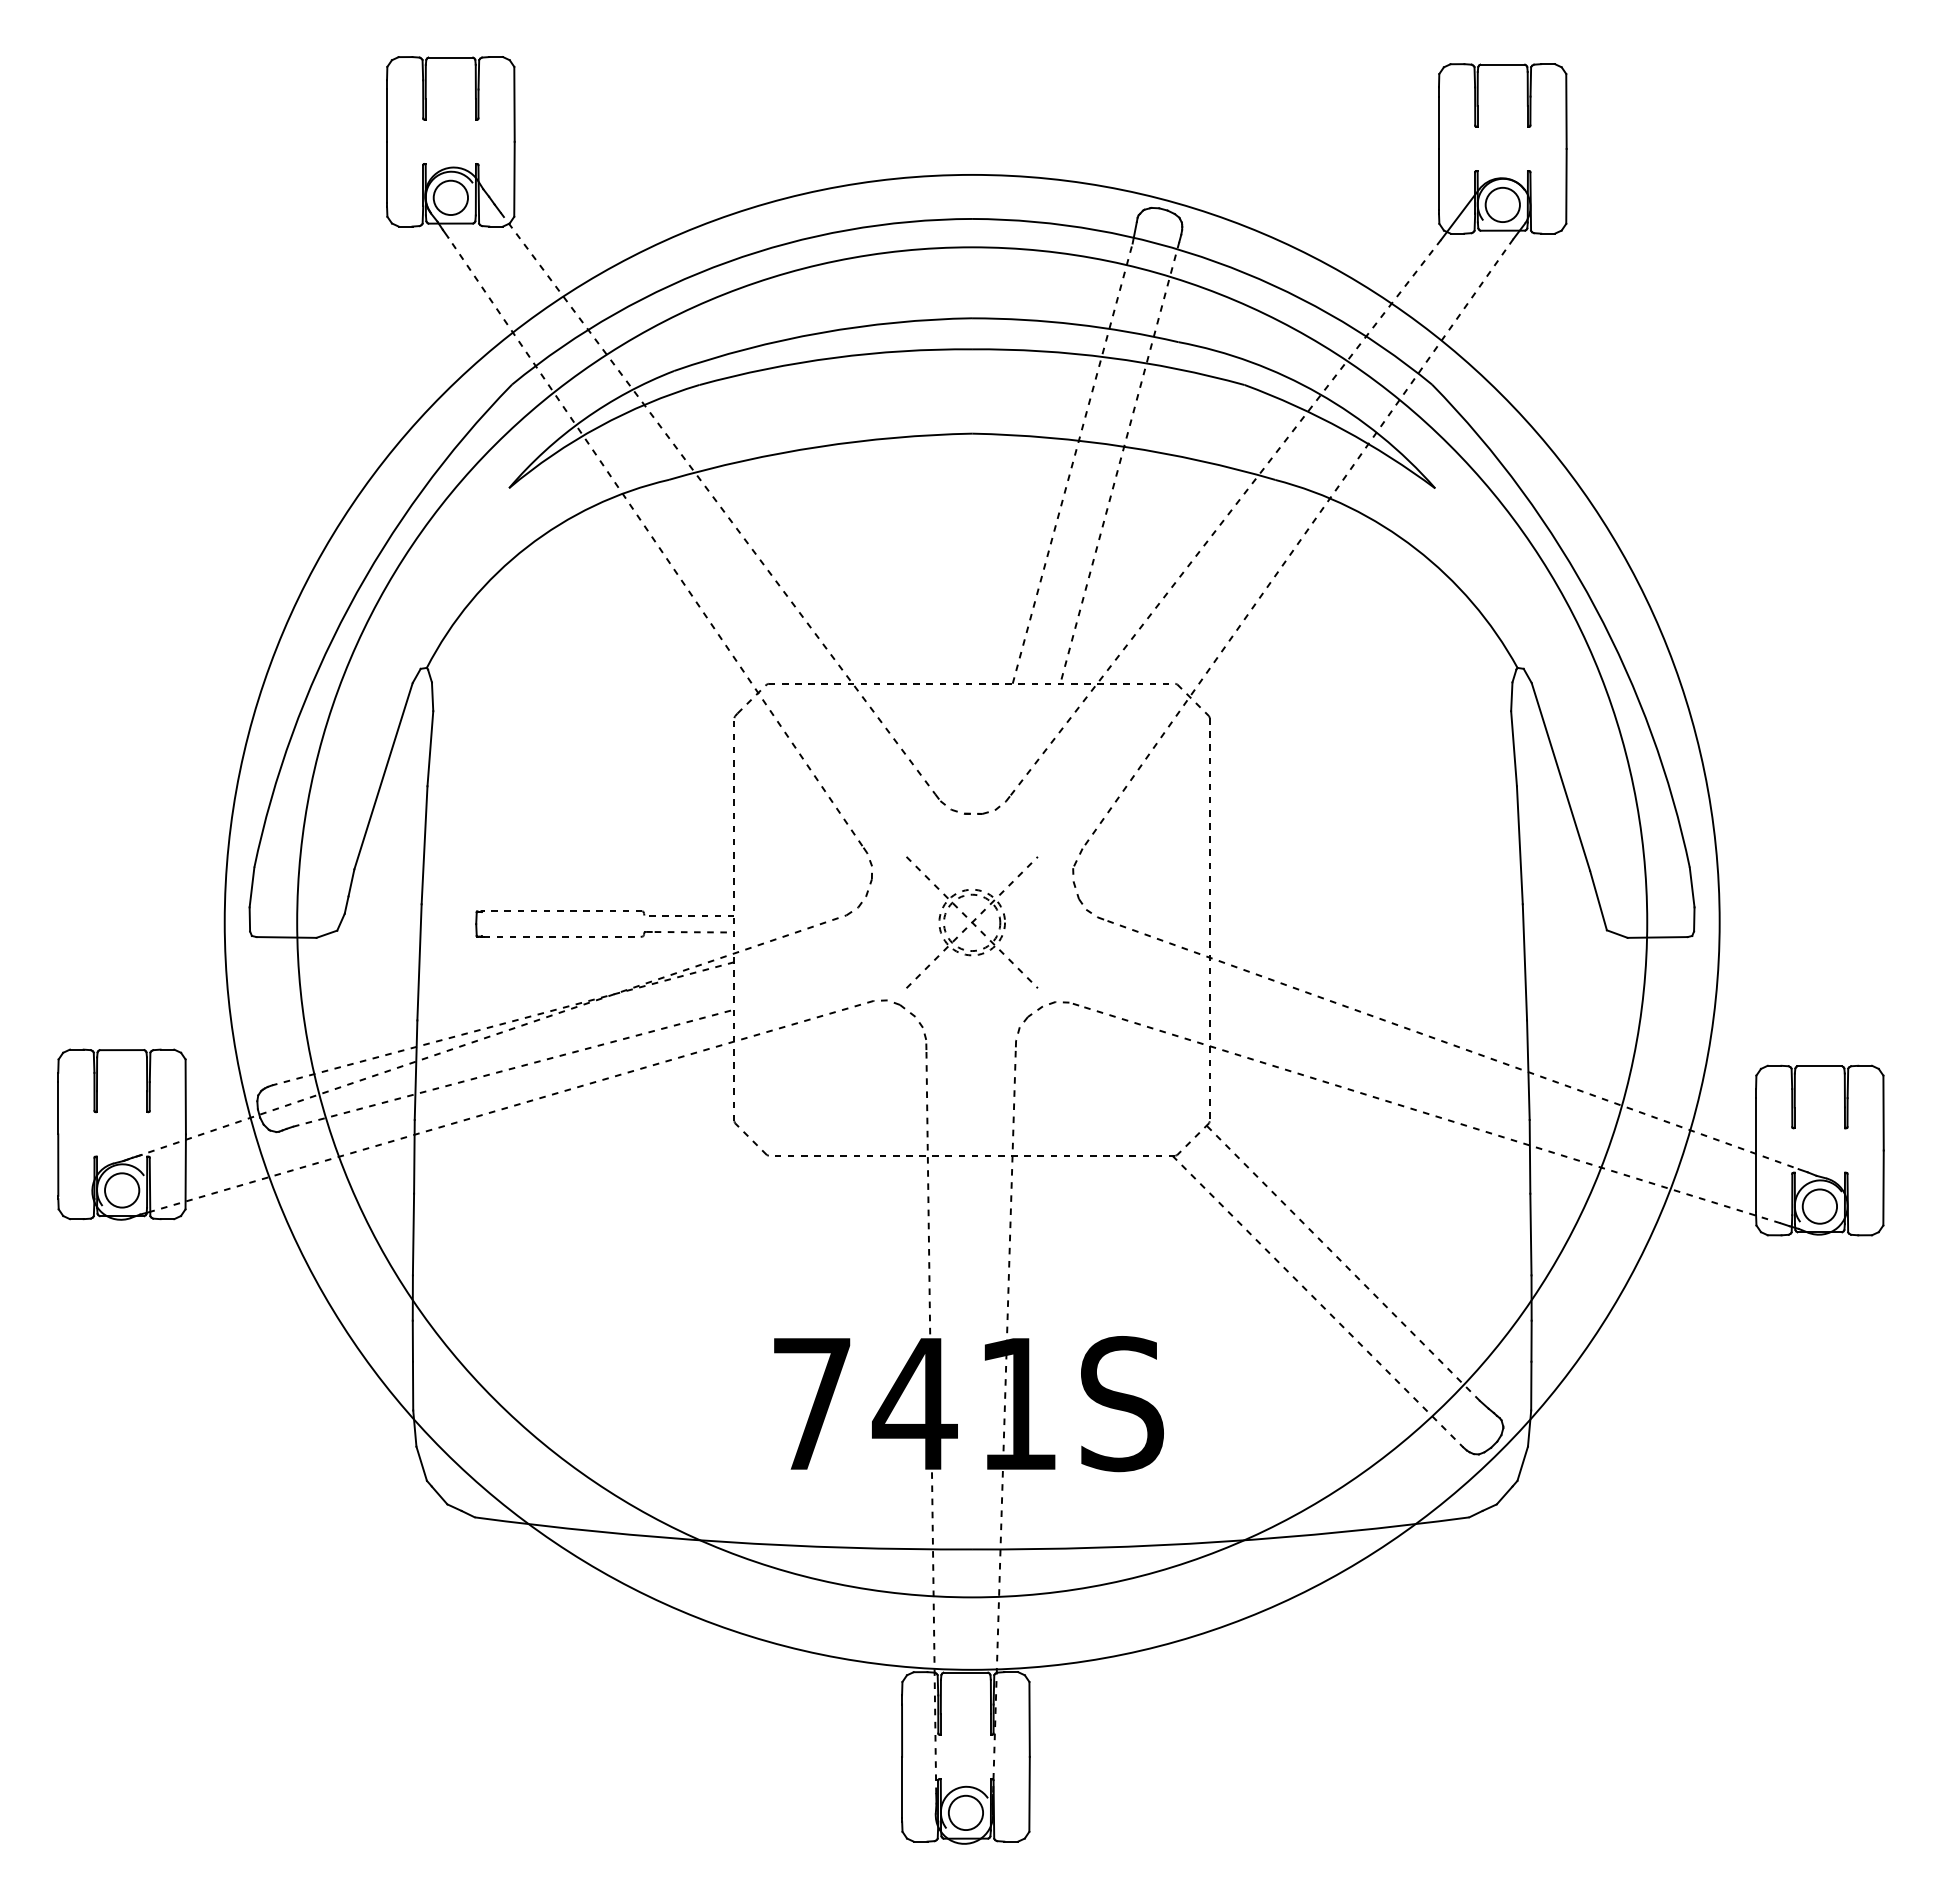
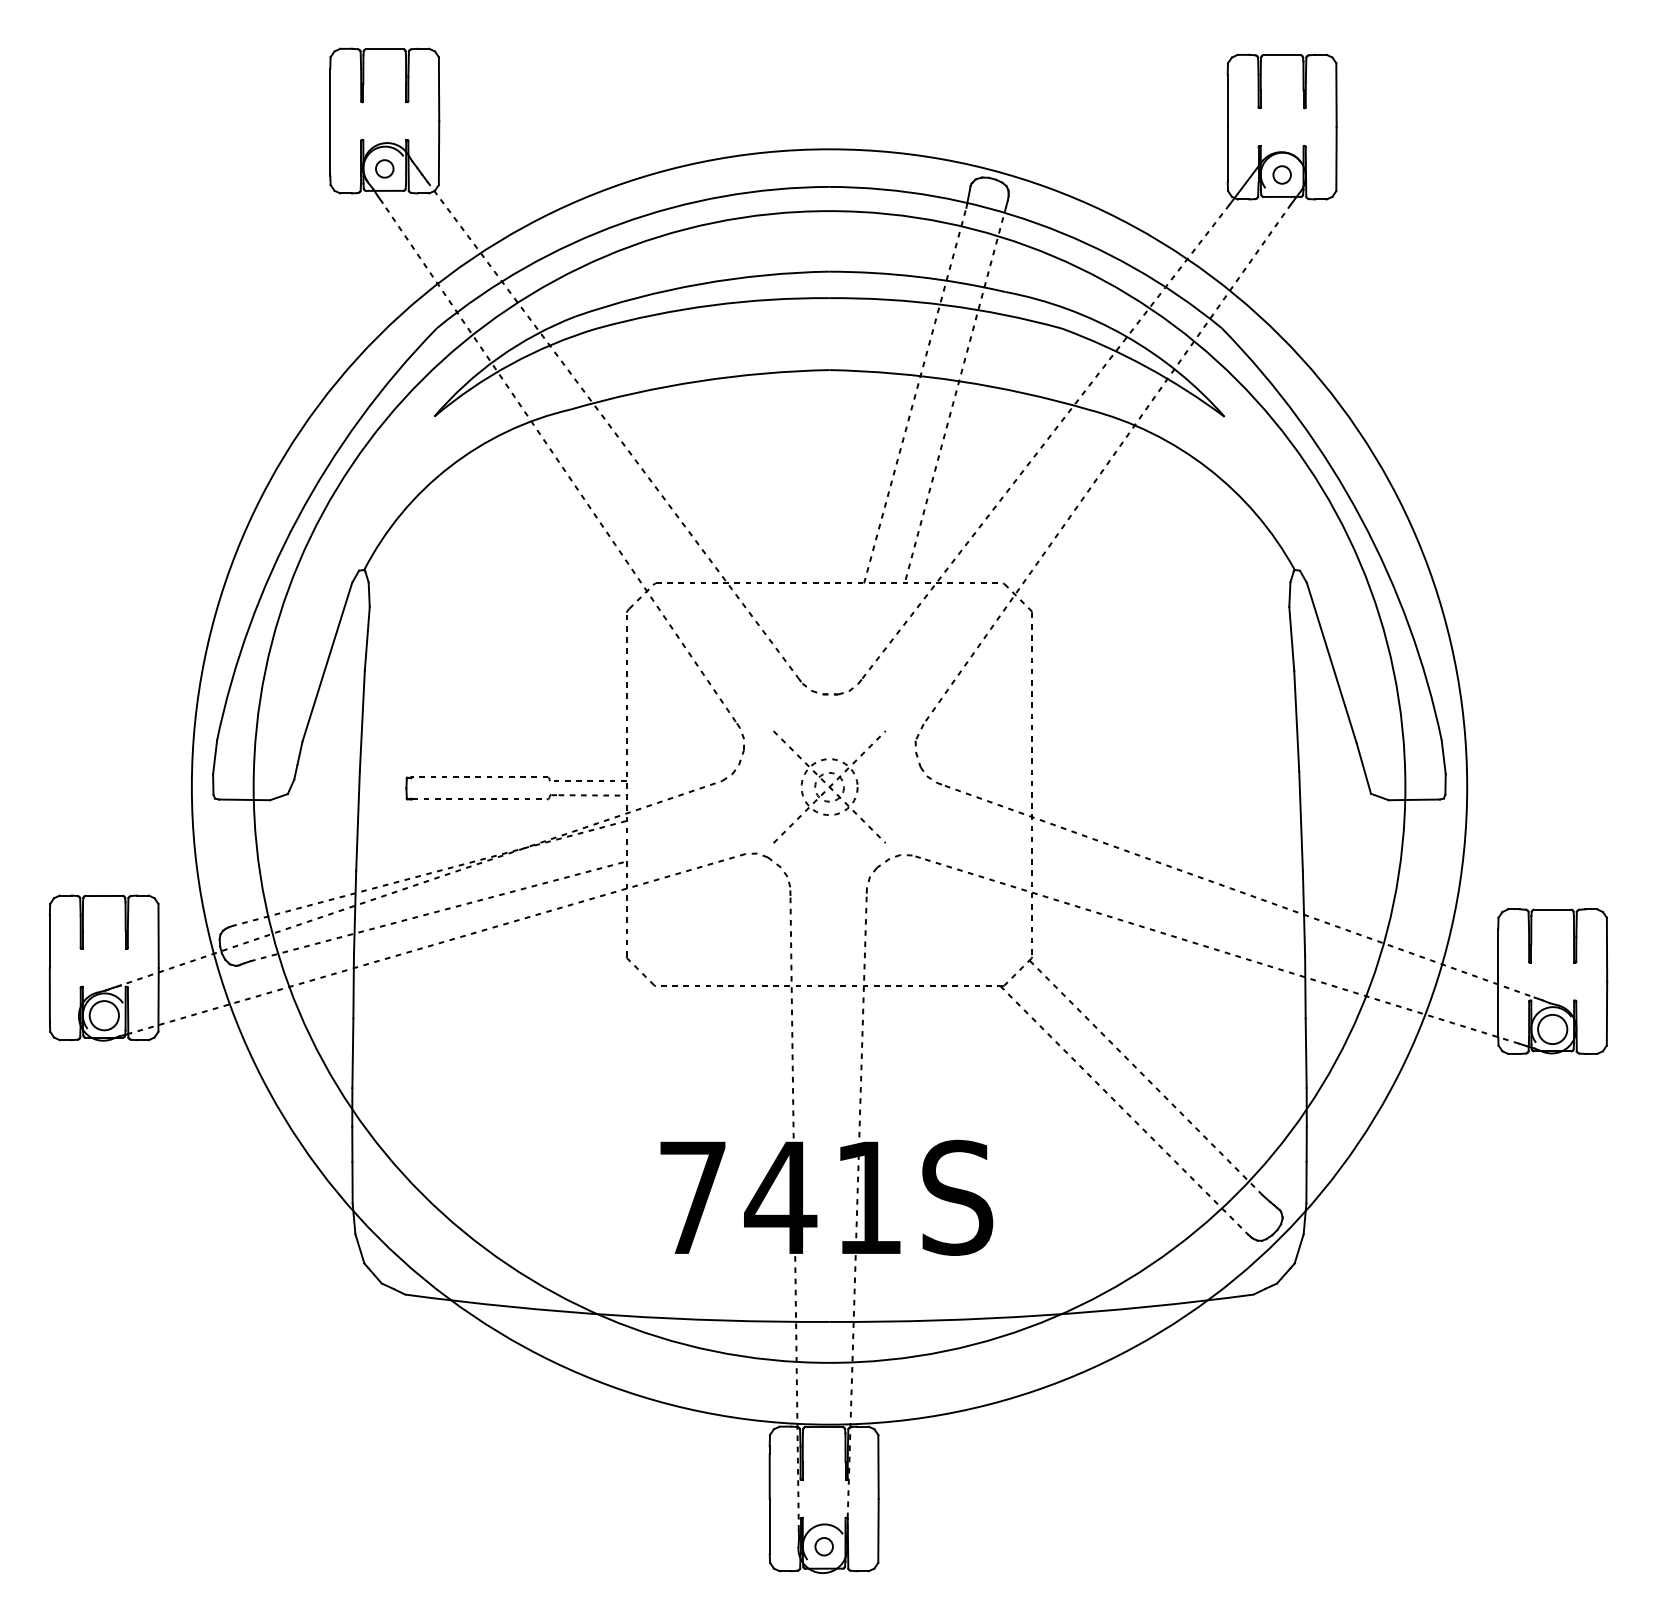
circle: (450, 197) -> (384, 168), size x0.6
circle: (1502, 204) -> (1281, 174), size x0.6
part: (972, 922) -> (829, 787), size x0.6
circle: (965, 1812) -> (823, 1546), size x0.6

